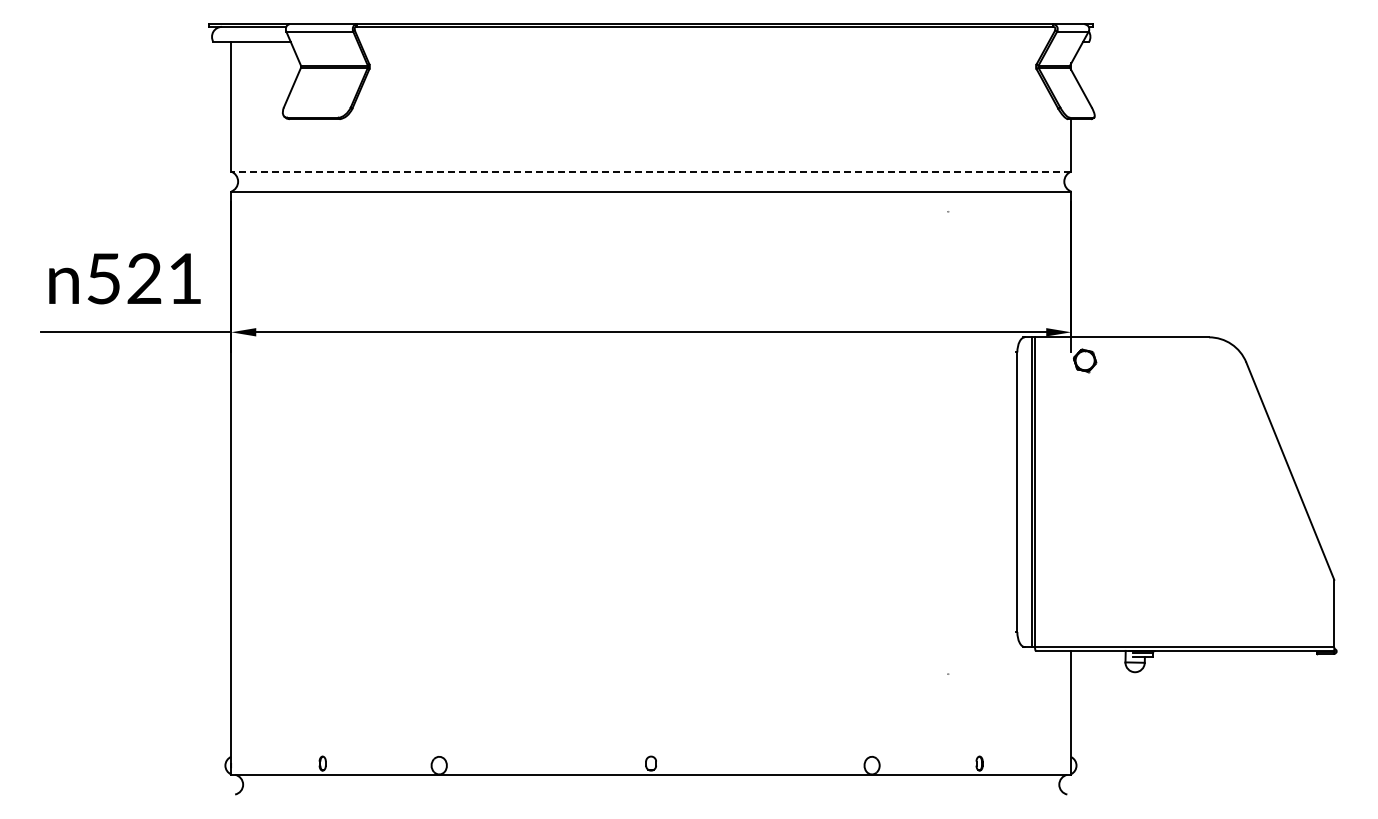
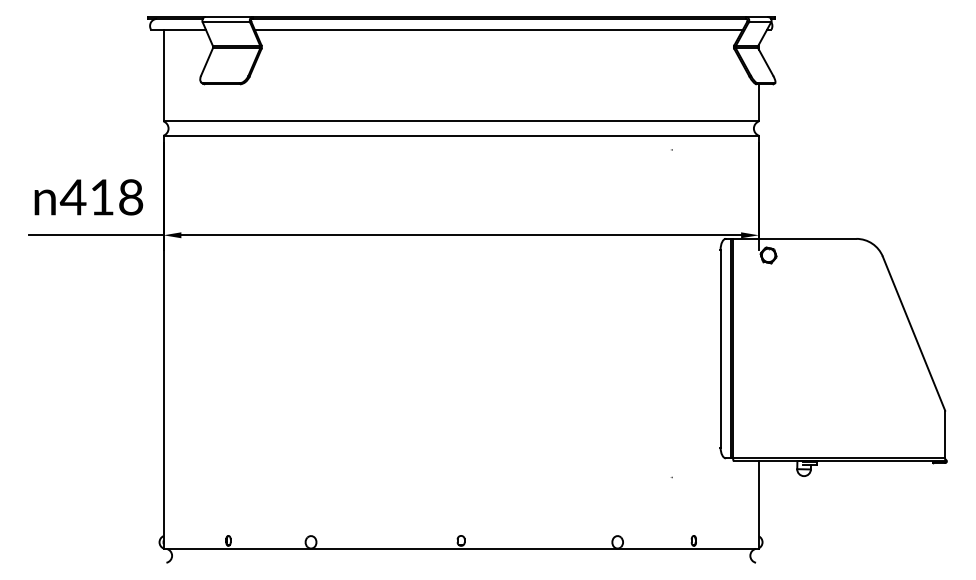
line: (703, 41) -> (498, 29), added
line: (650, 171) -> (460, 121), dashed -> solid
text: (143, 278) -> (101, 197), 521 -> 418

